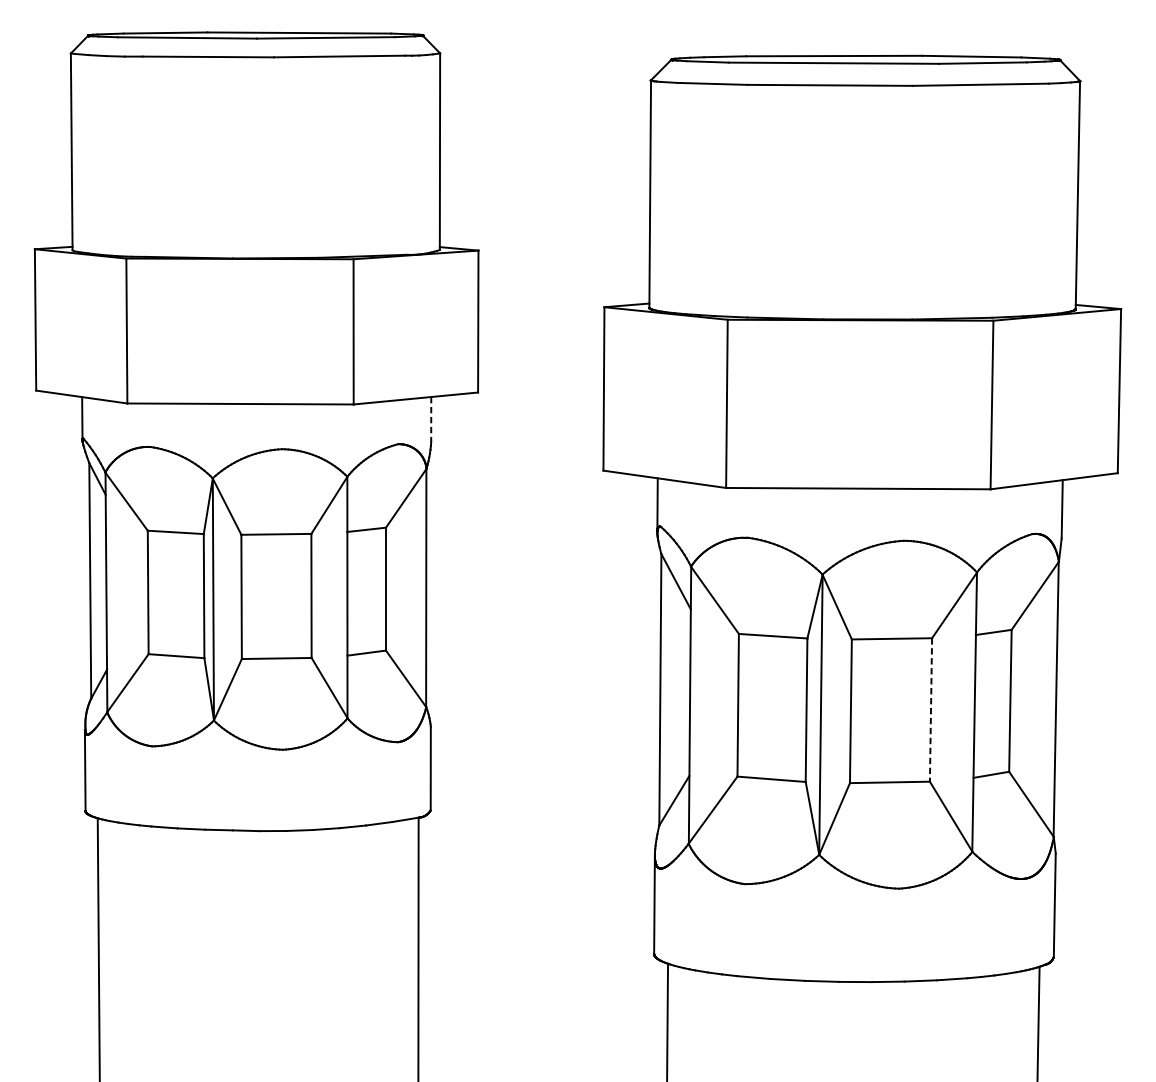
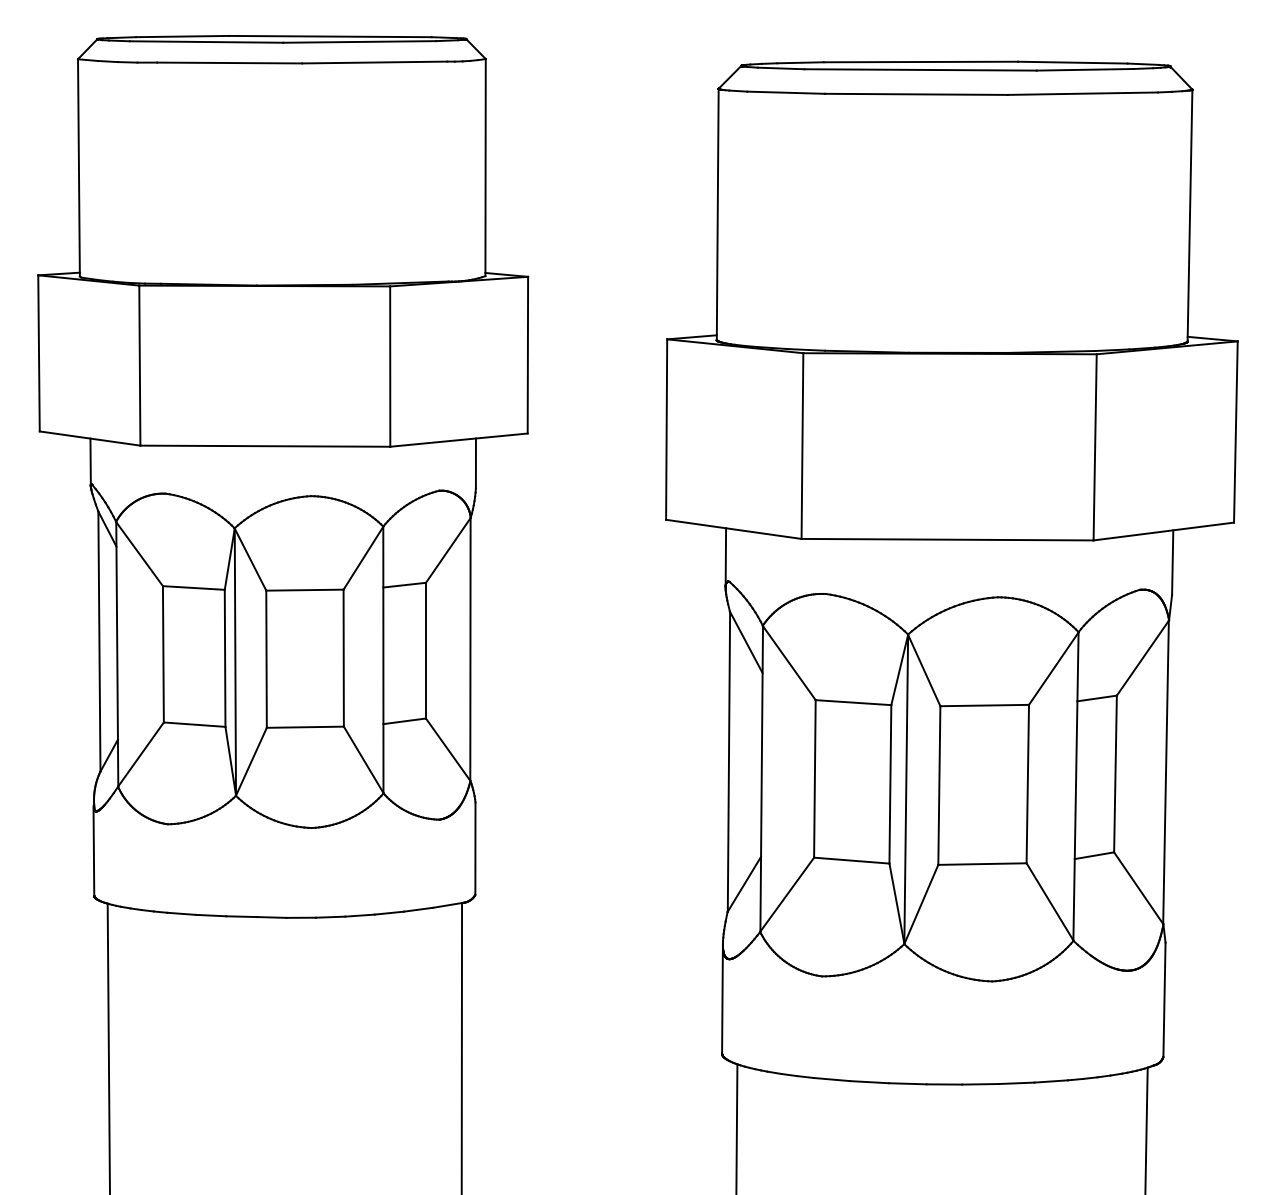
line: (430, 419) -> (475, 463), dashed -> solid
line: (930, 710) -> (1027, 784), dashed -> solid

